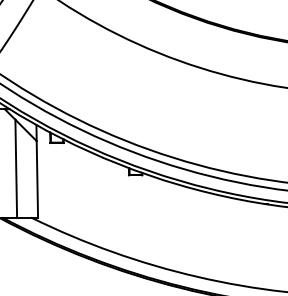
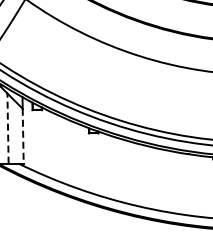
line: (16, 168) -> (8, 128), solid -> dashed
line: (37, 179) -> (23, 136), solid -> dashed

